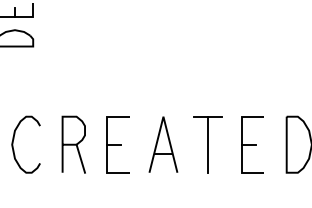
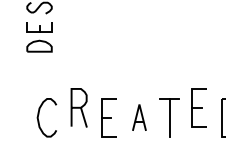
part: (72, 144) -> (78, 107), moved
part: (163, 144) -> (139, 117), size x0.7
part: (251, 144) -> (198, 107), moved

